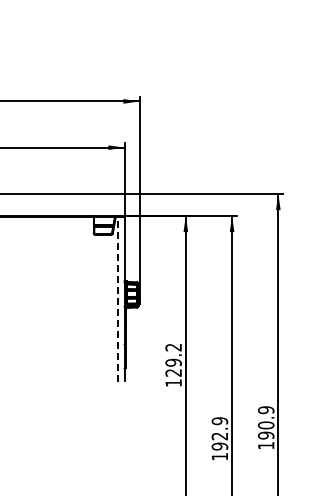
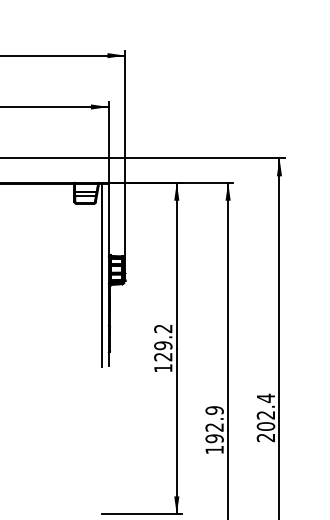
line: (118, 298) -> (102, 274), dashed -> solid
text: (265, 427) -> (265, 417), 190.9 -> 202.4

